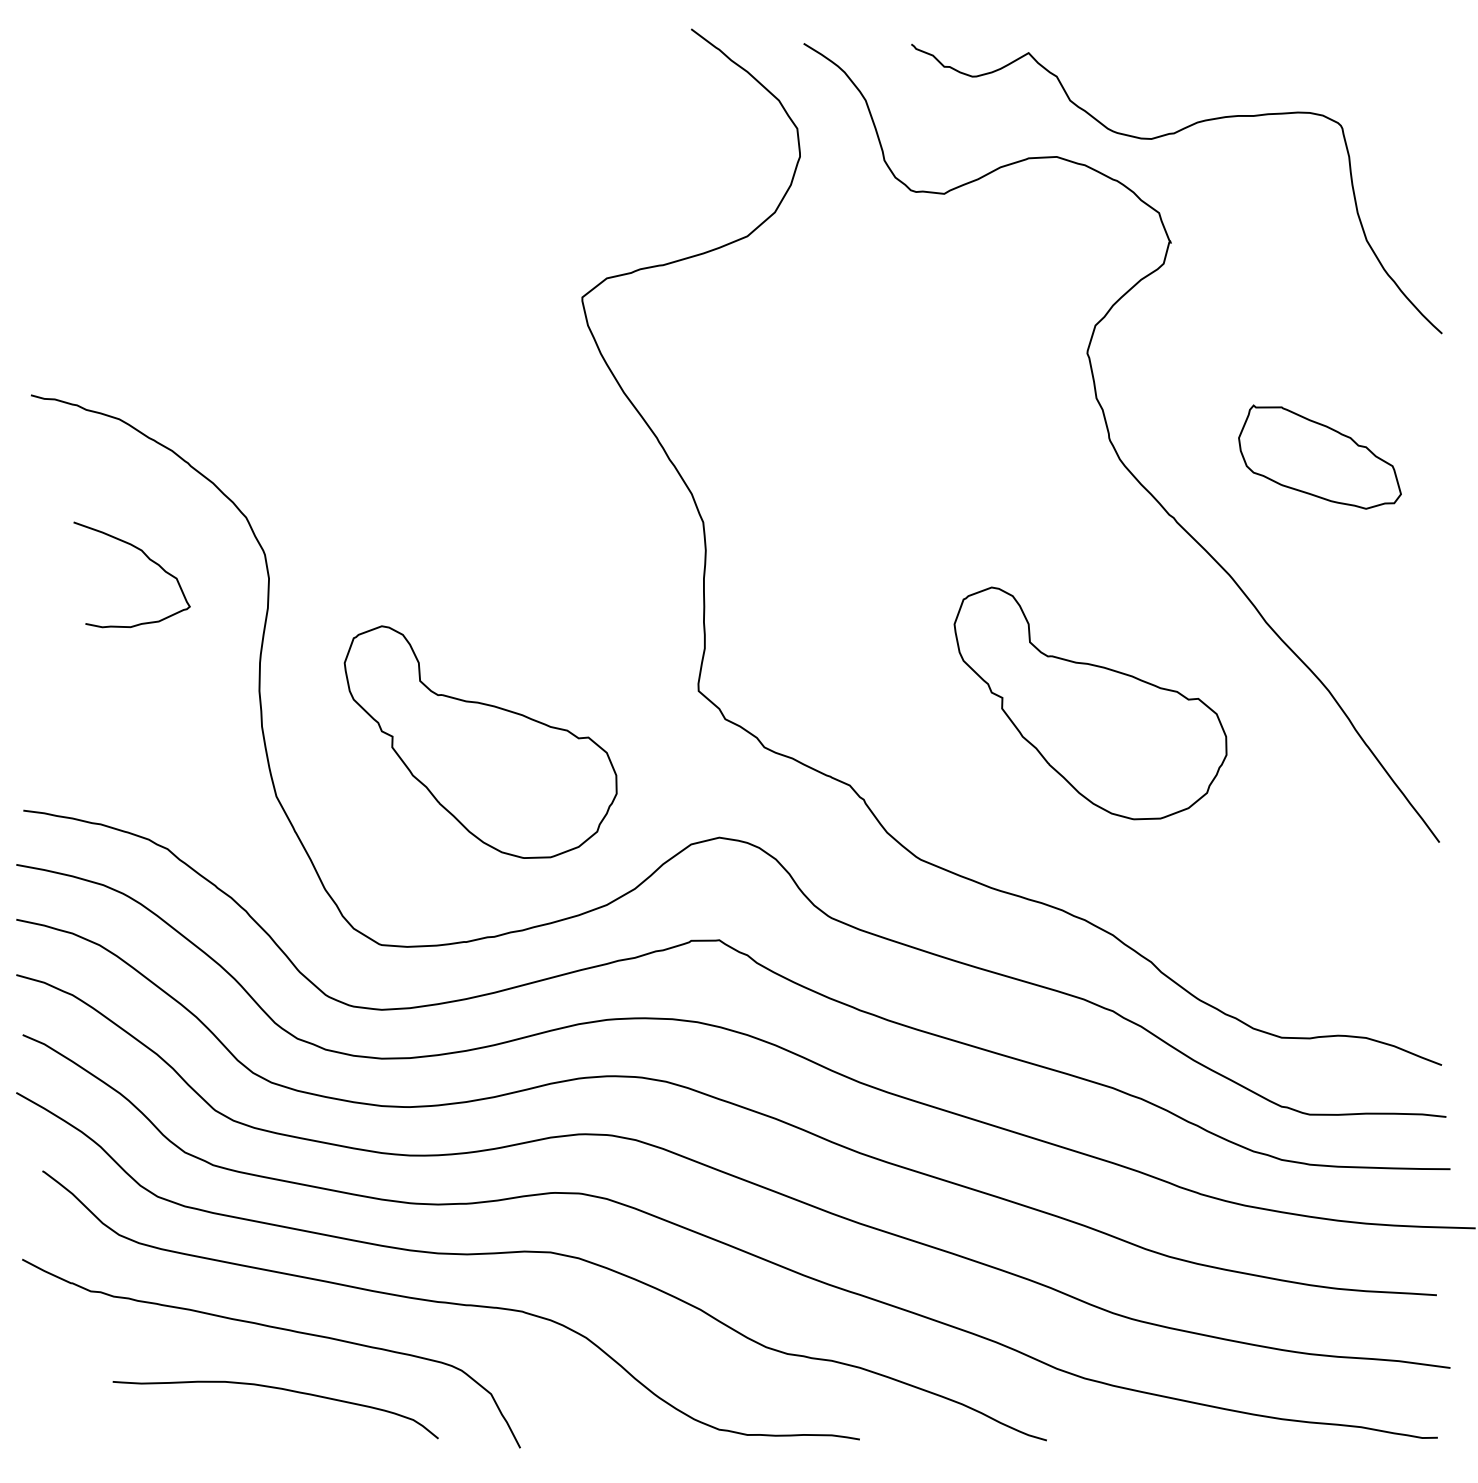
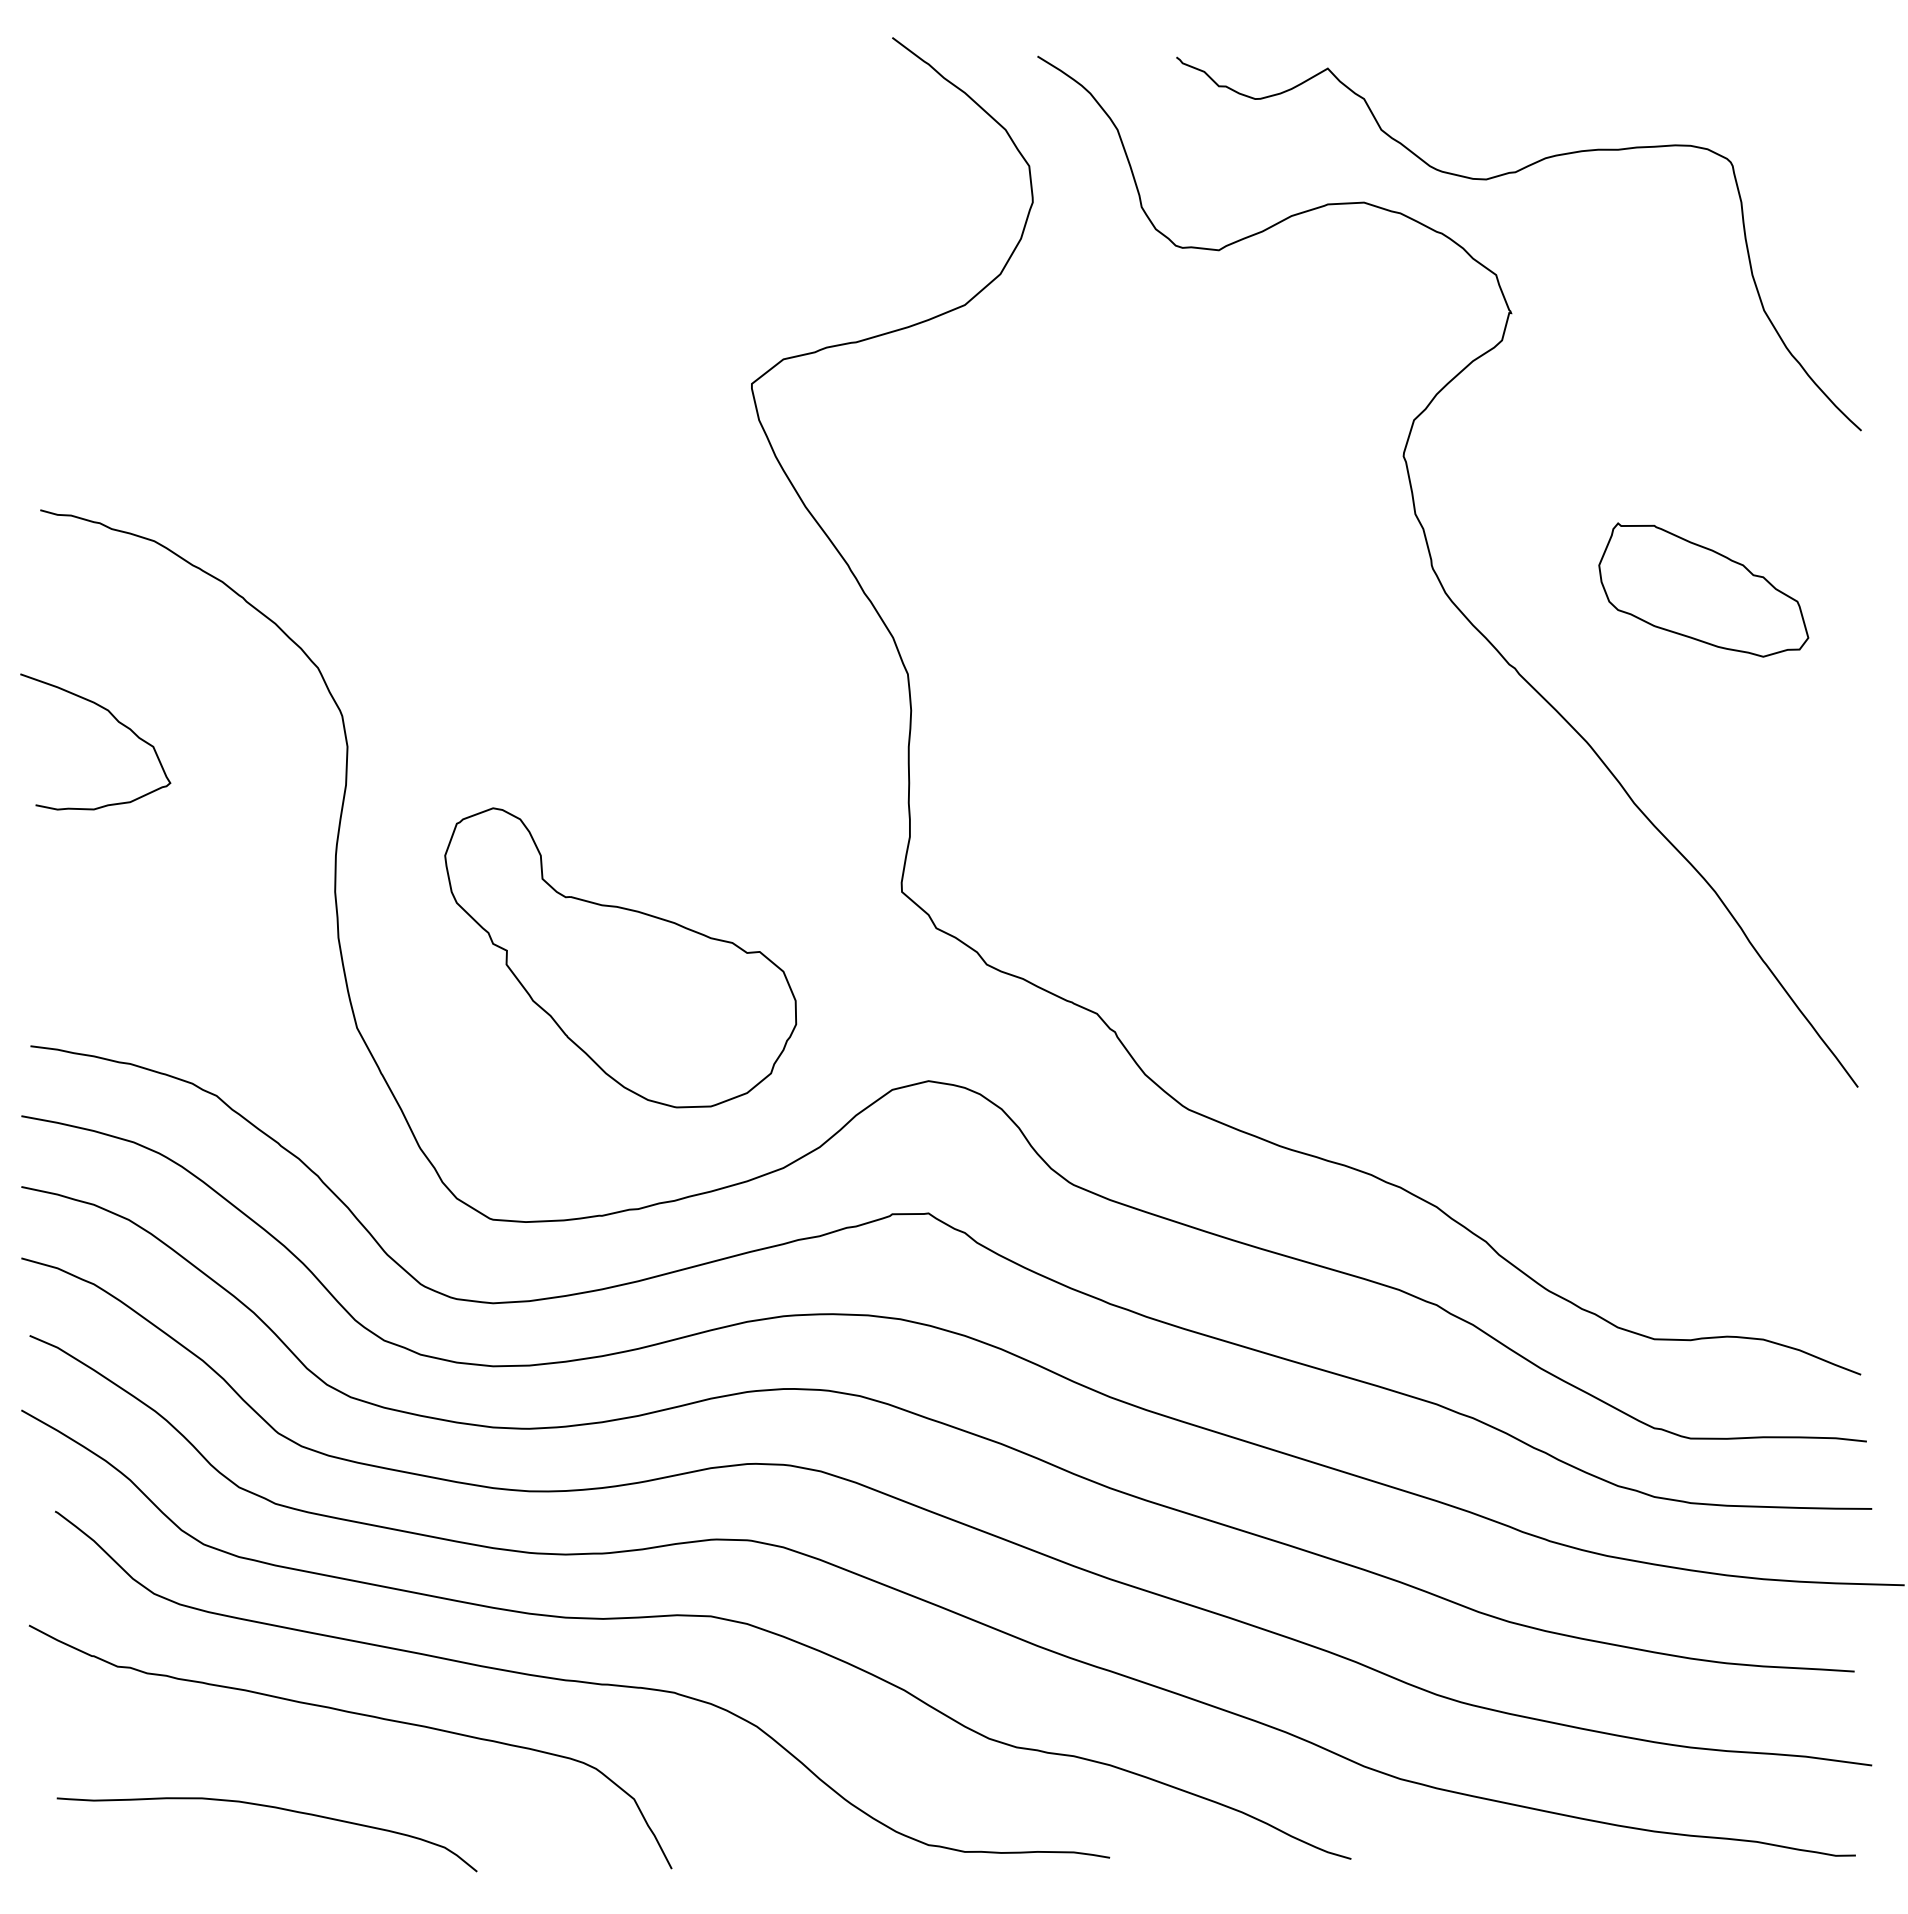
curve: (148, 558) -> (116, 720), moved
part: (1090, 703) -> (1407, 907), removed
curve: (276, 1388) -> (268, 1807), moved

